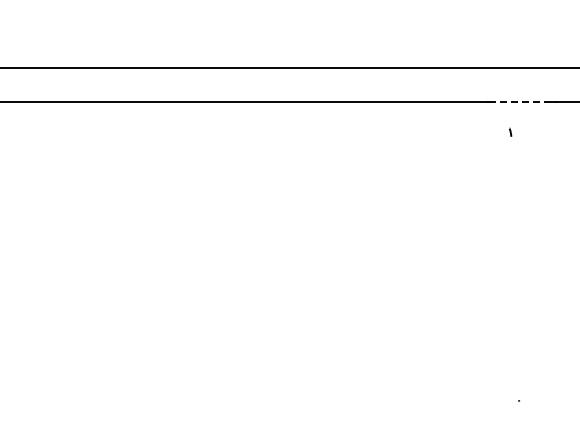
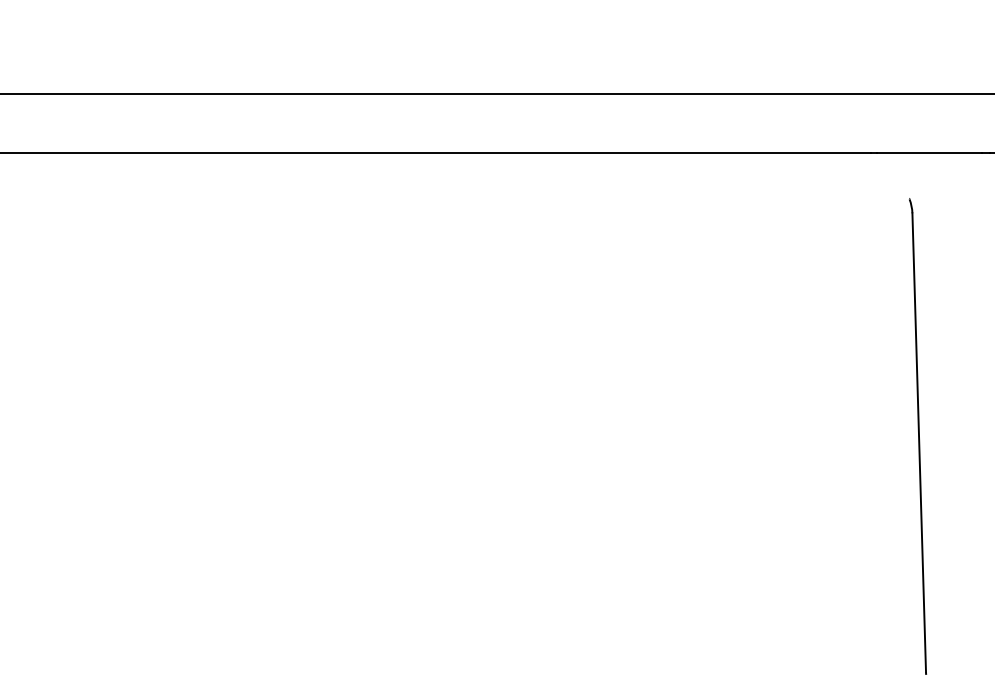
line: (521, 102) -> (930, 153), dashed -> solid
line: (515, 268) -> (919, 442), added

